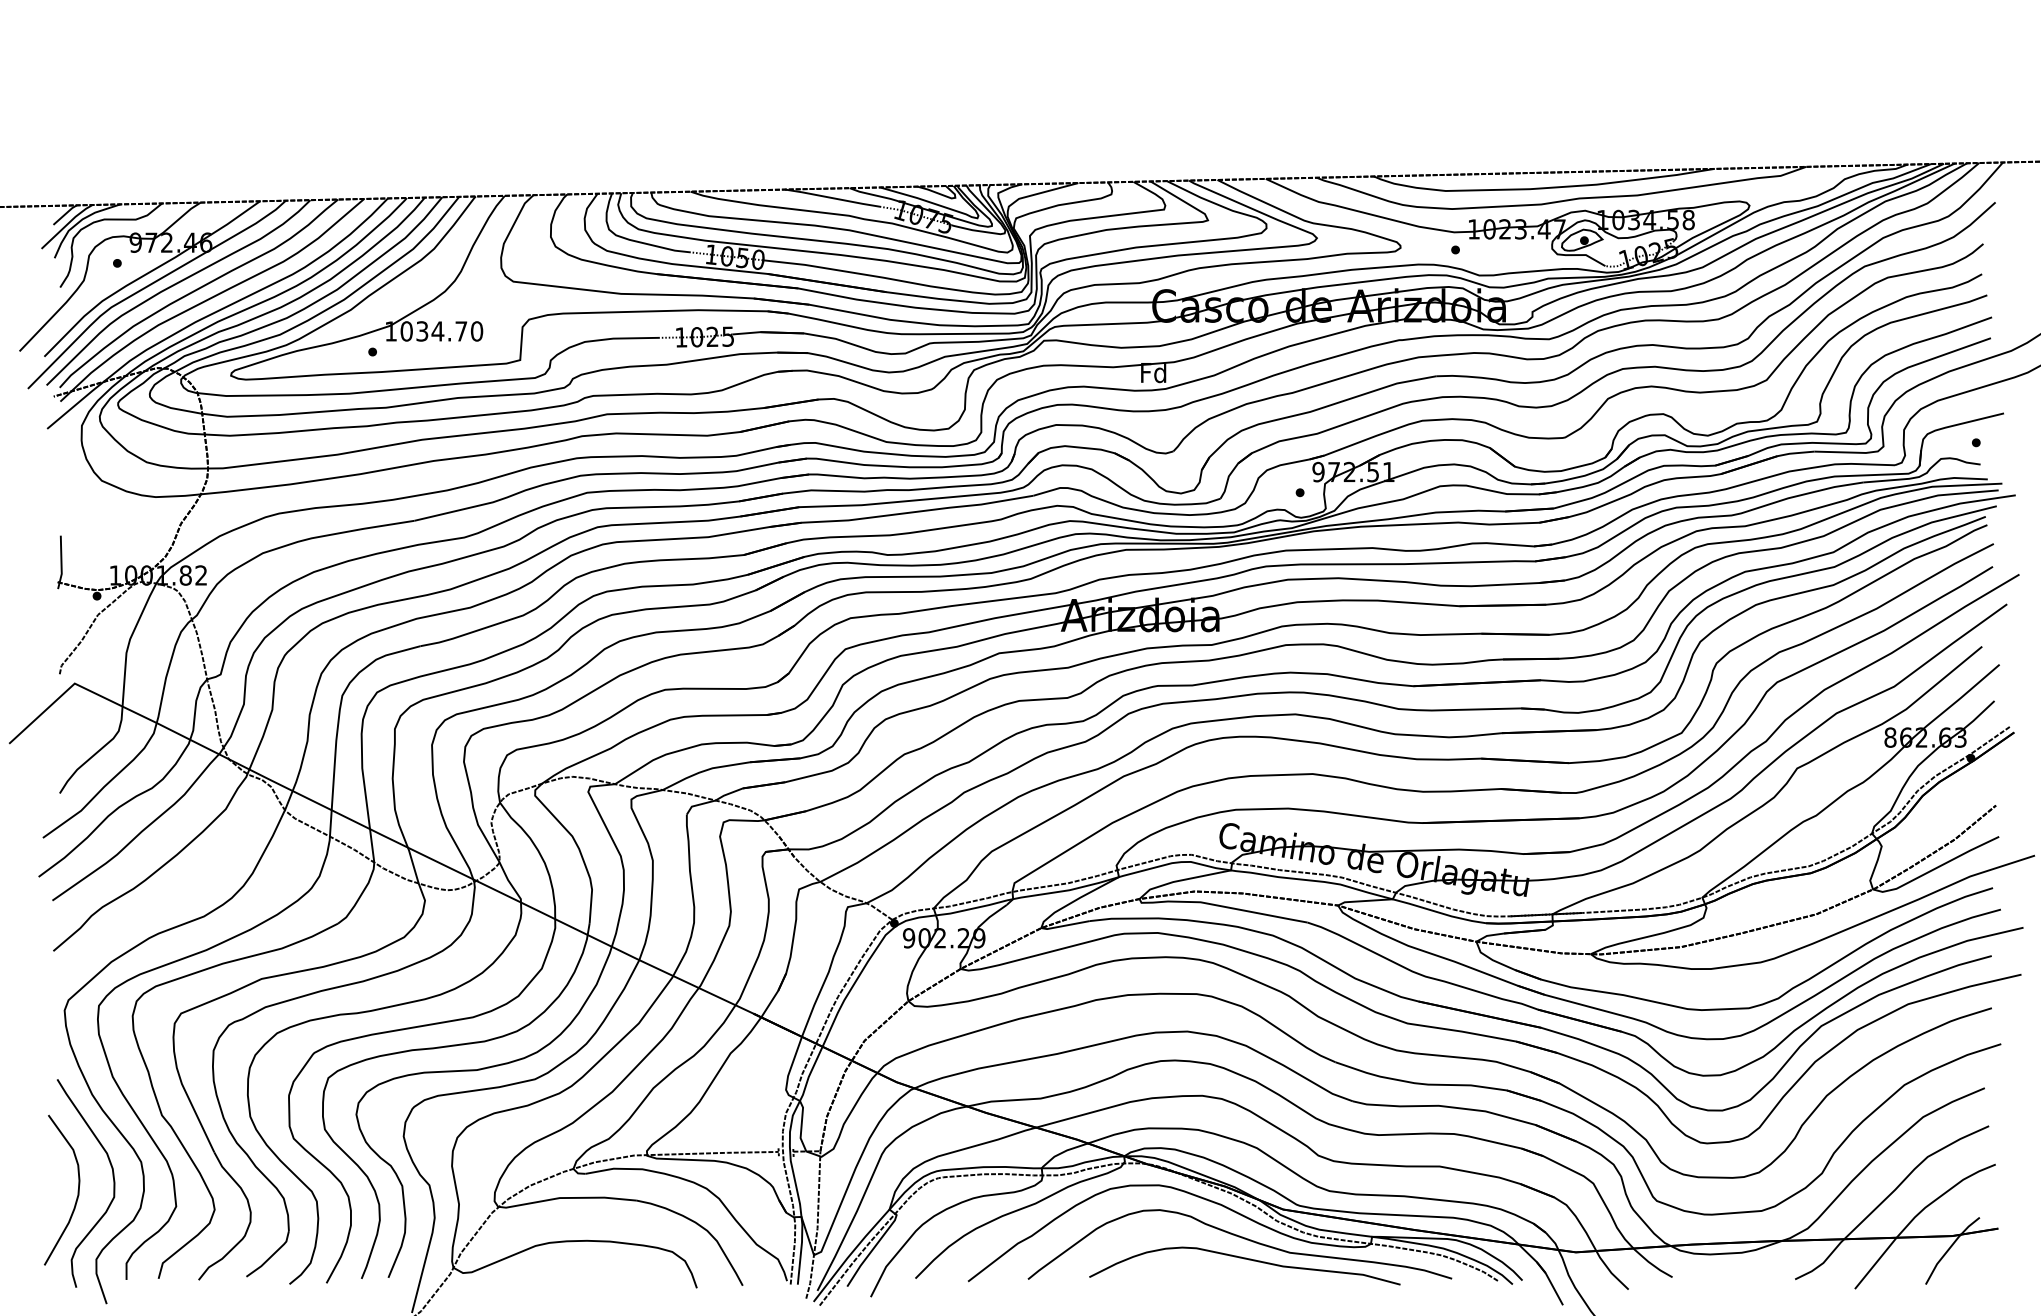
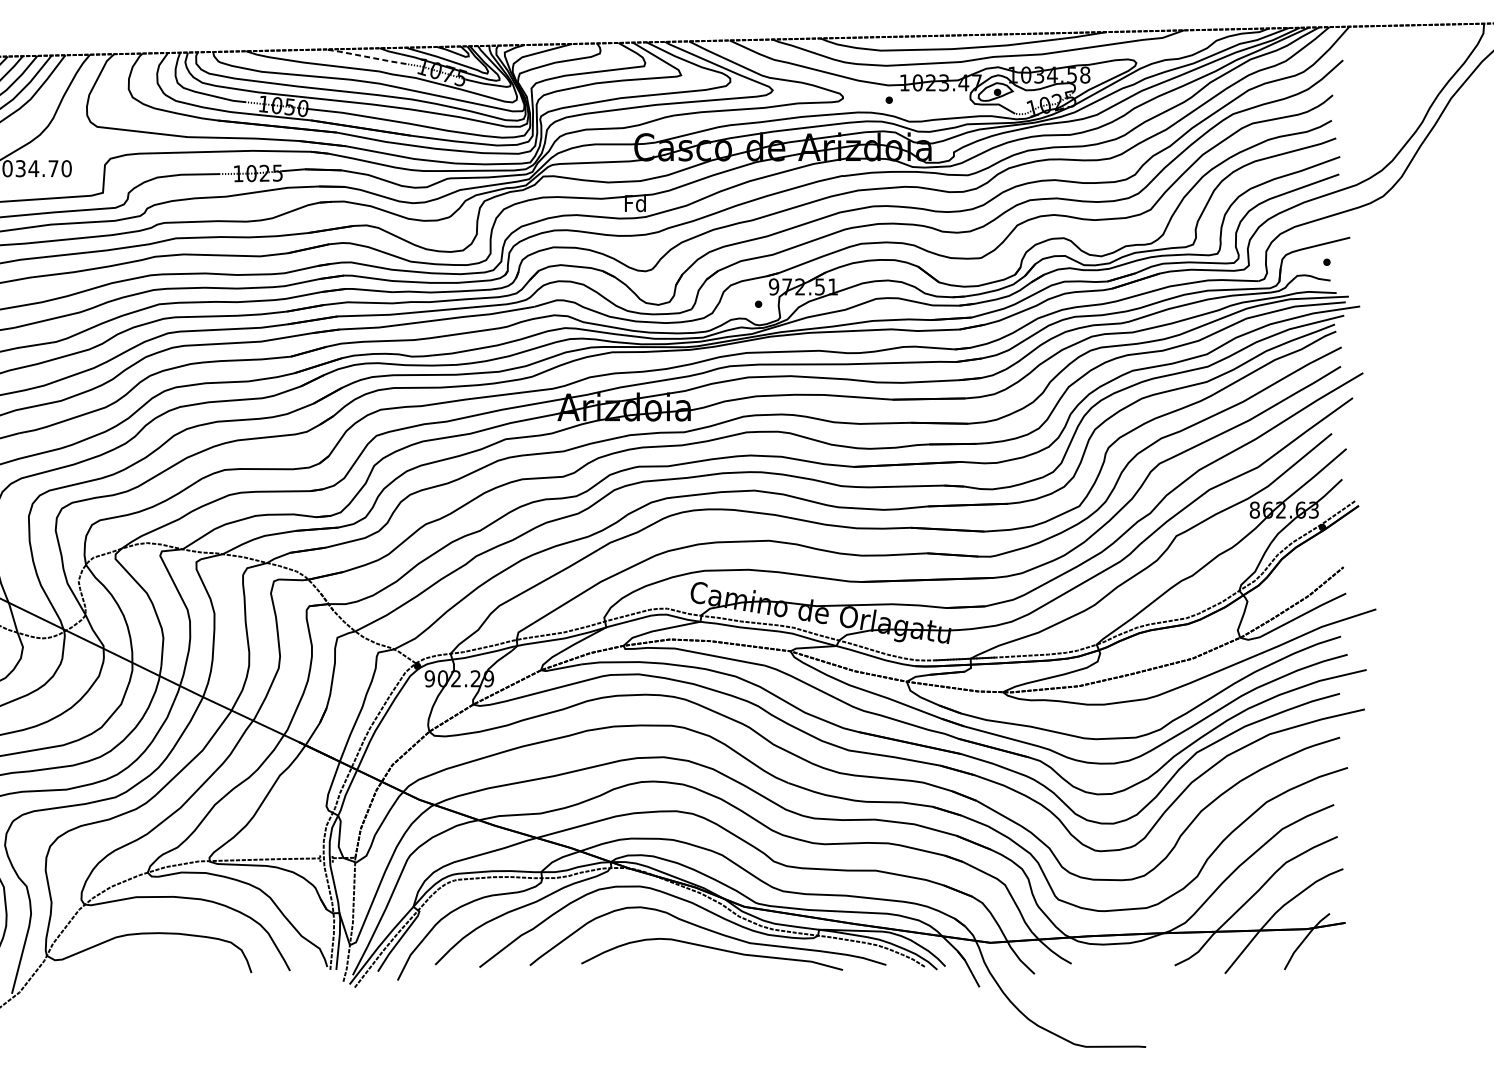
line: (832, 198) -> (365, 56), solid -> dashed

